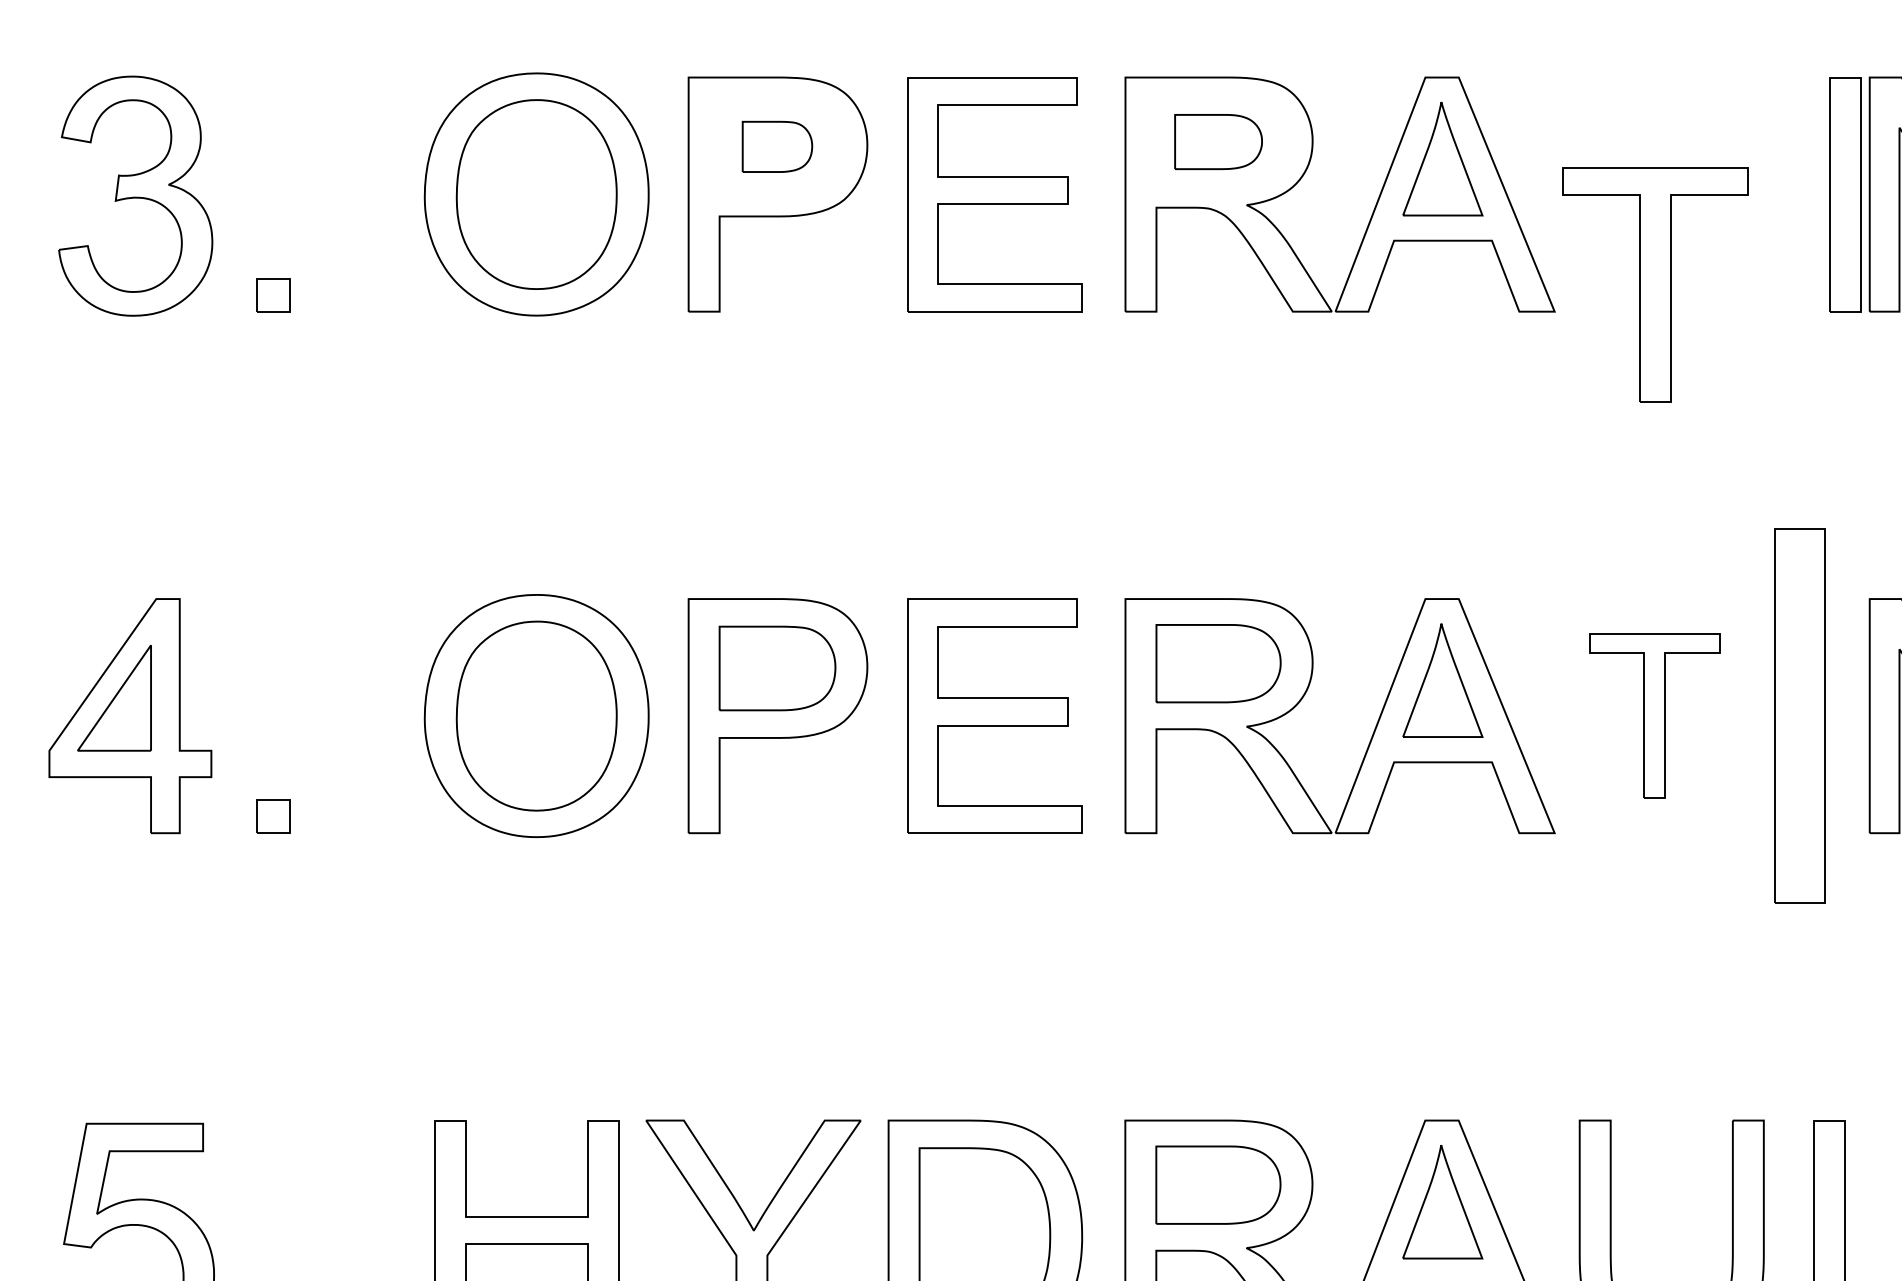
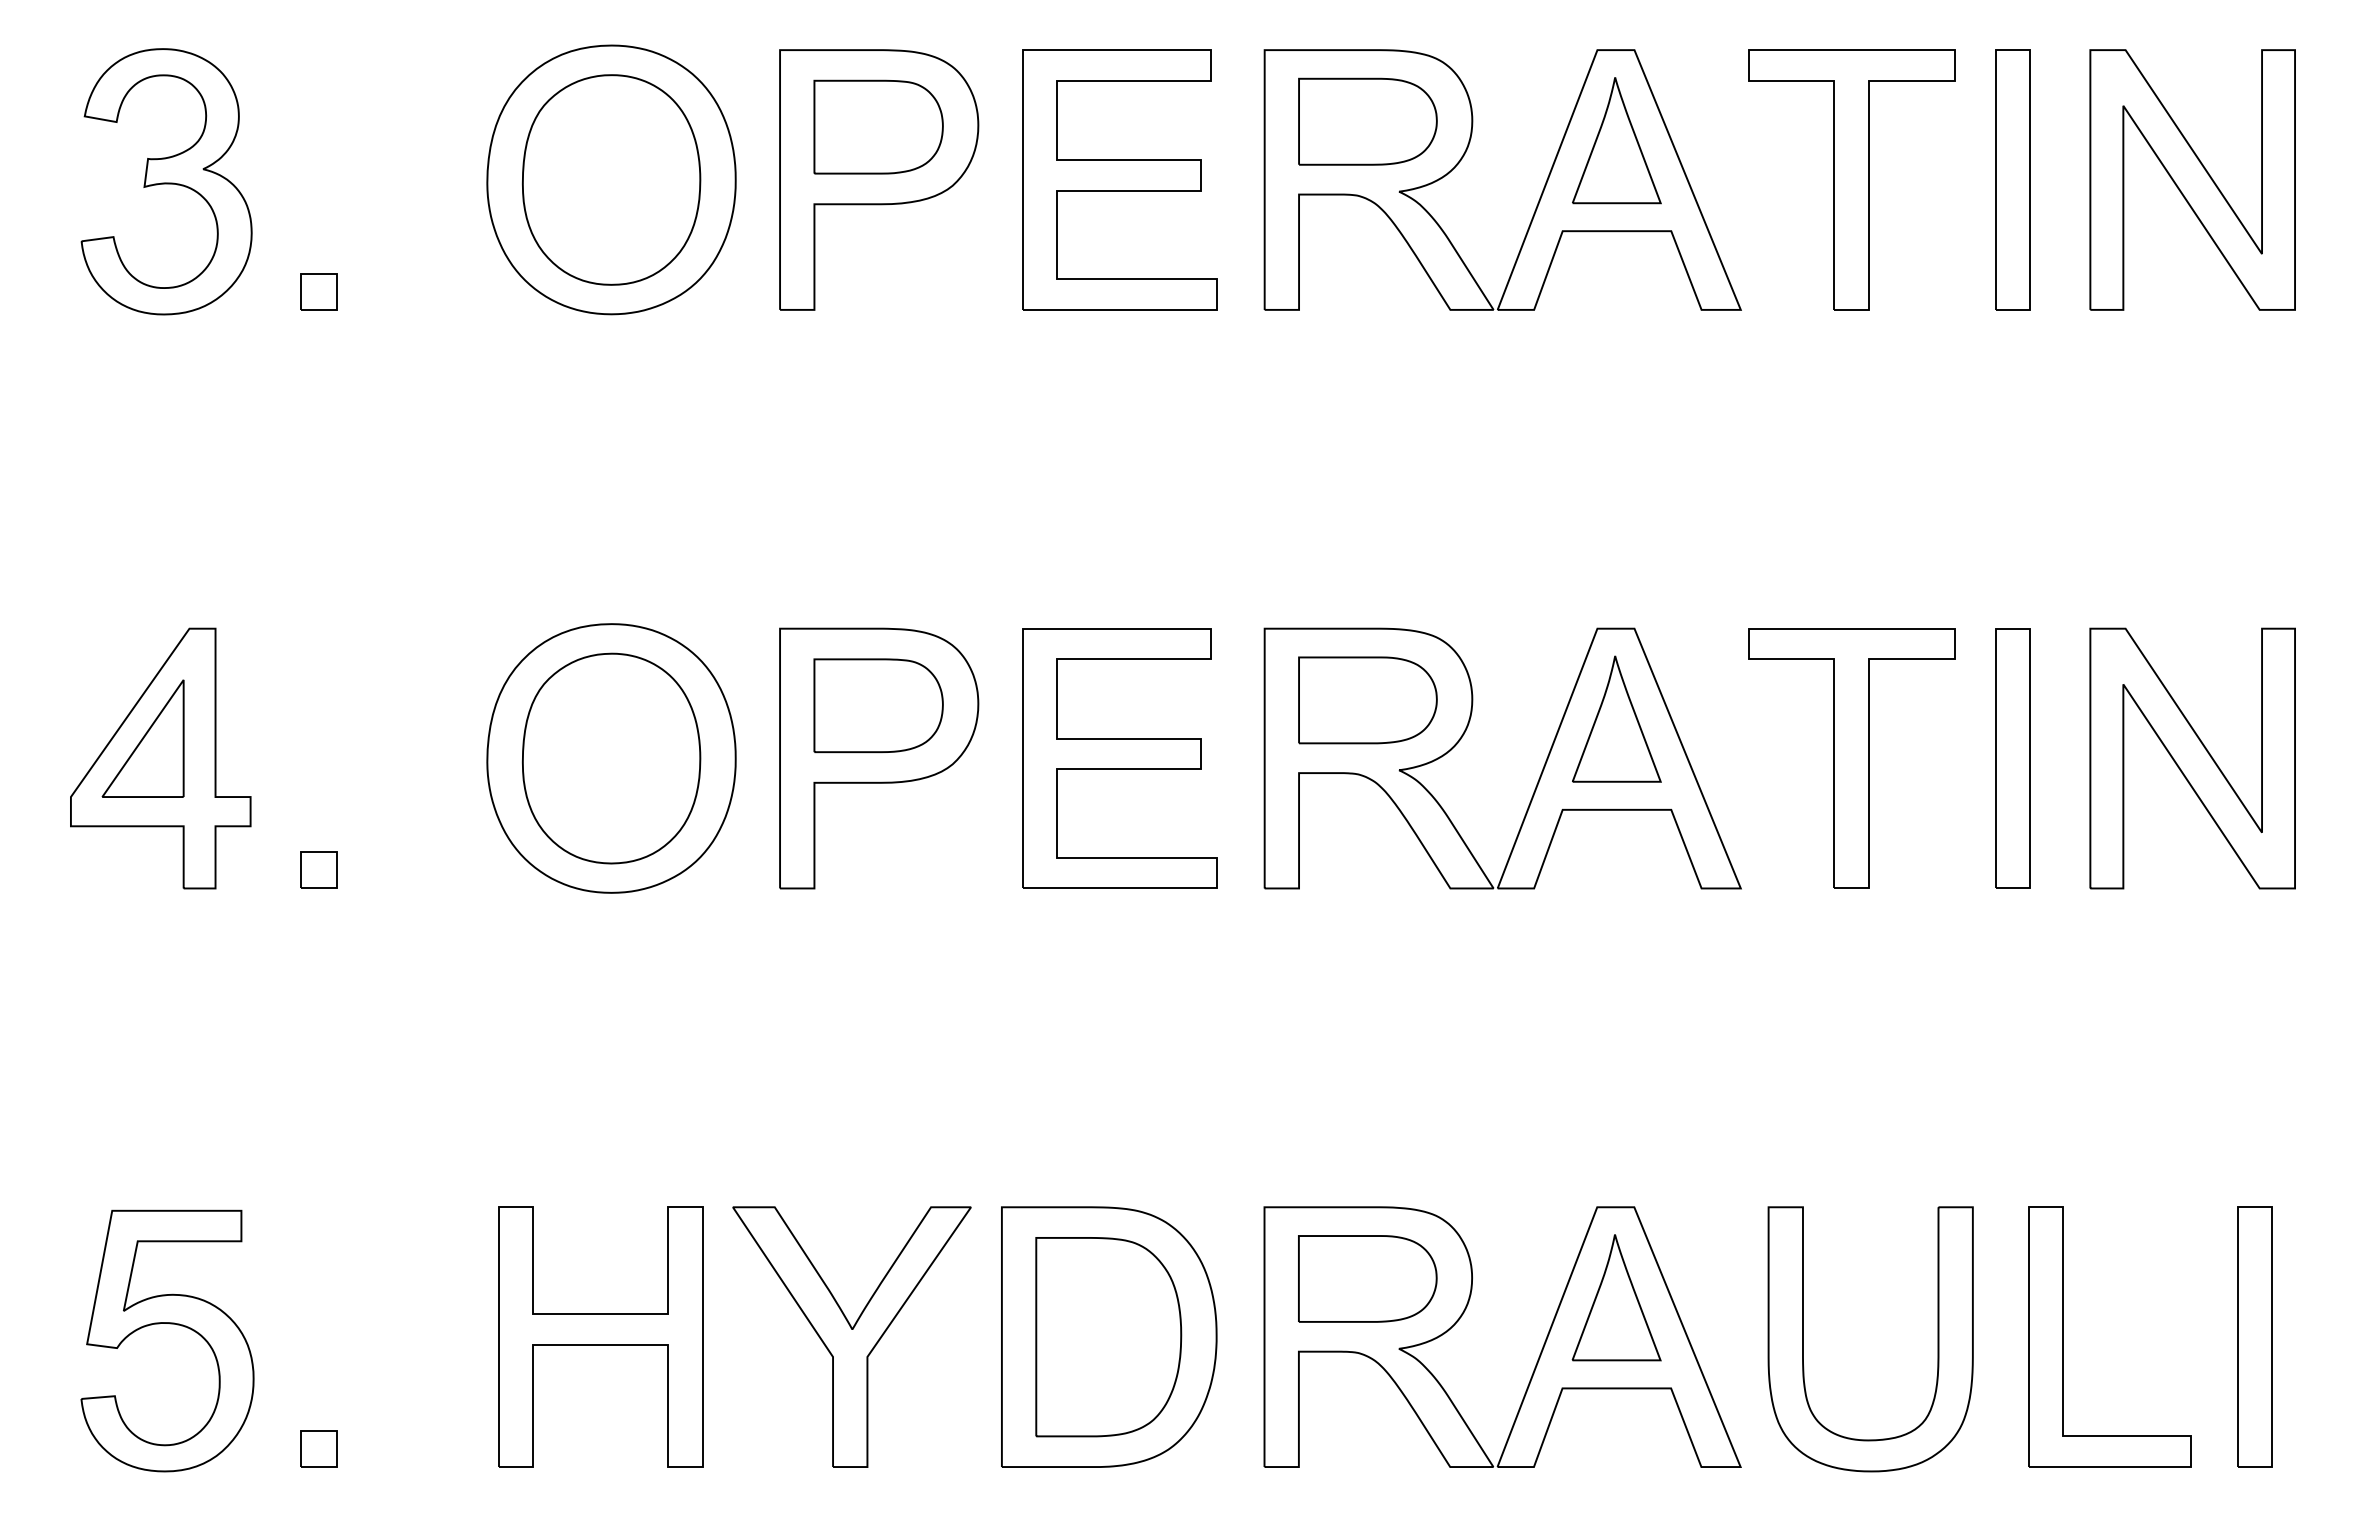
part: (1218, 141) -> (1367, 121), size x1.43
part: (777, 146) -> (878, 126), size x1.67
part: (1844, 194) -> (2012, 179), moved
part: (1655, 284) -> (1851, 179), moved
part: (1654, 716) -> (1851, 758), size x1.43
part: (1799, 716) -> (2012, 758), size x0.62

